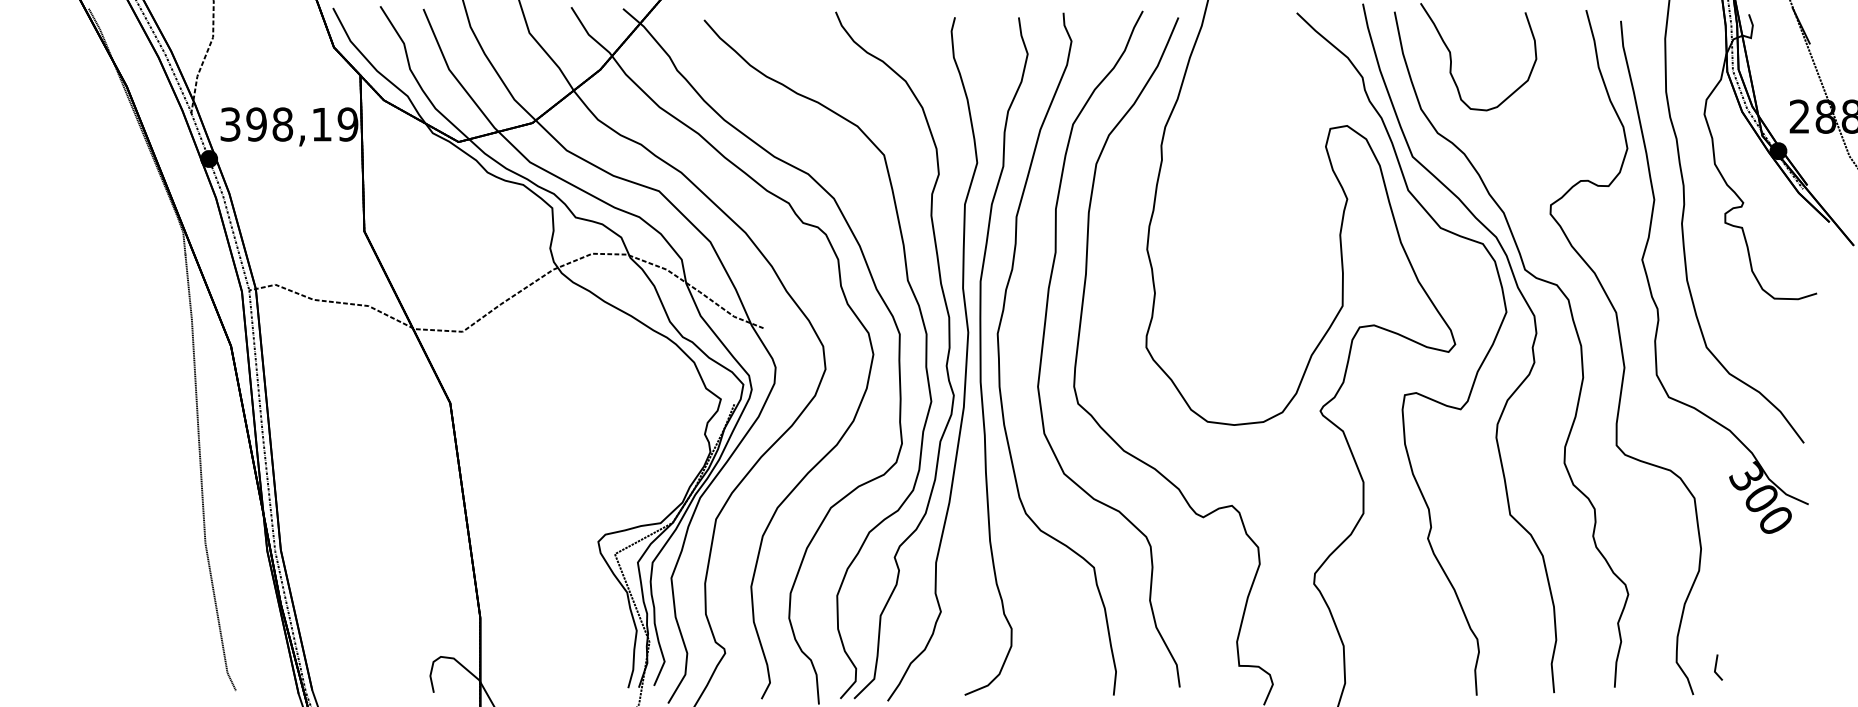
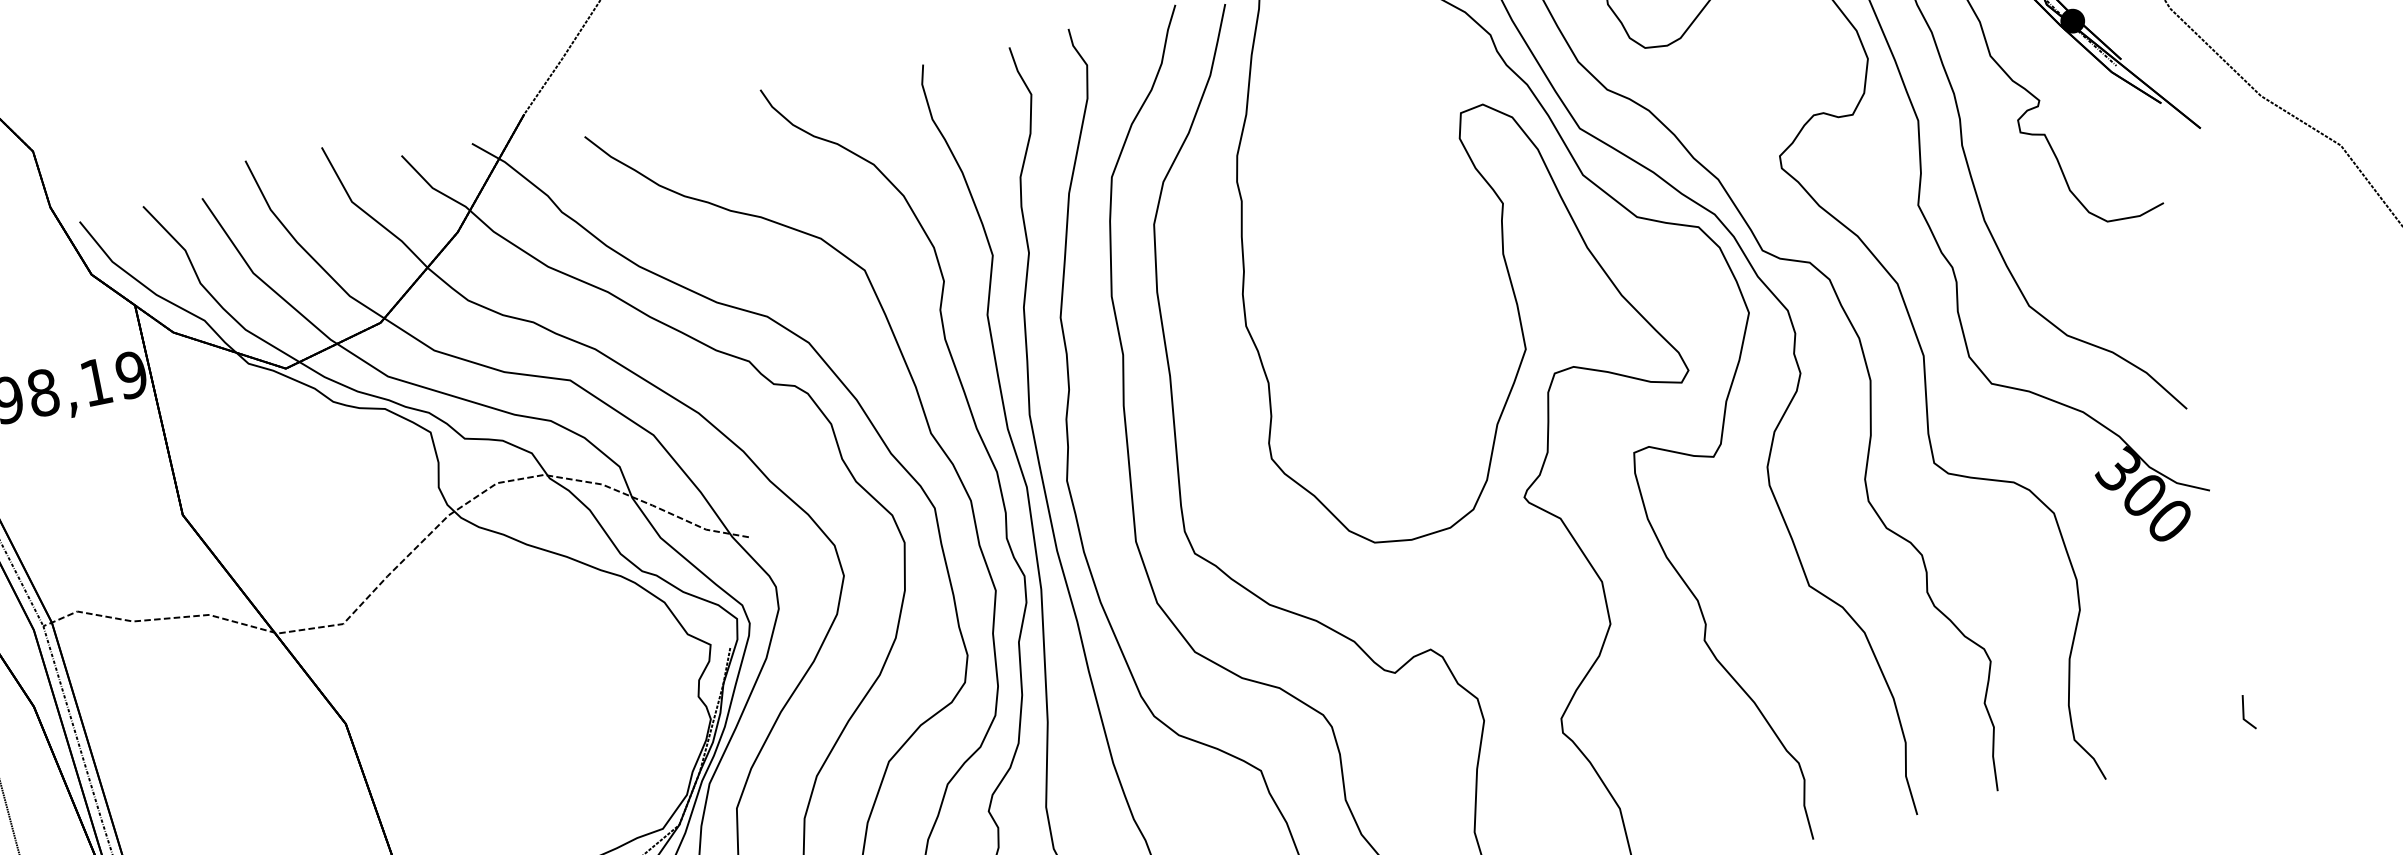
line: (1716, 667) -> (2244, 712), moved

